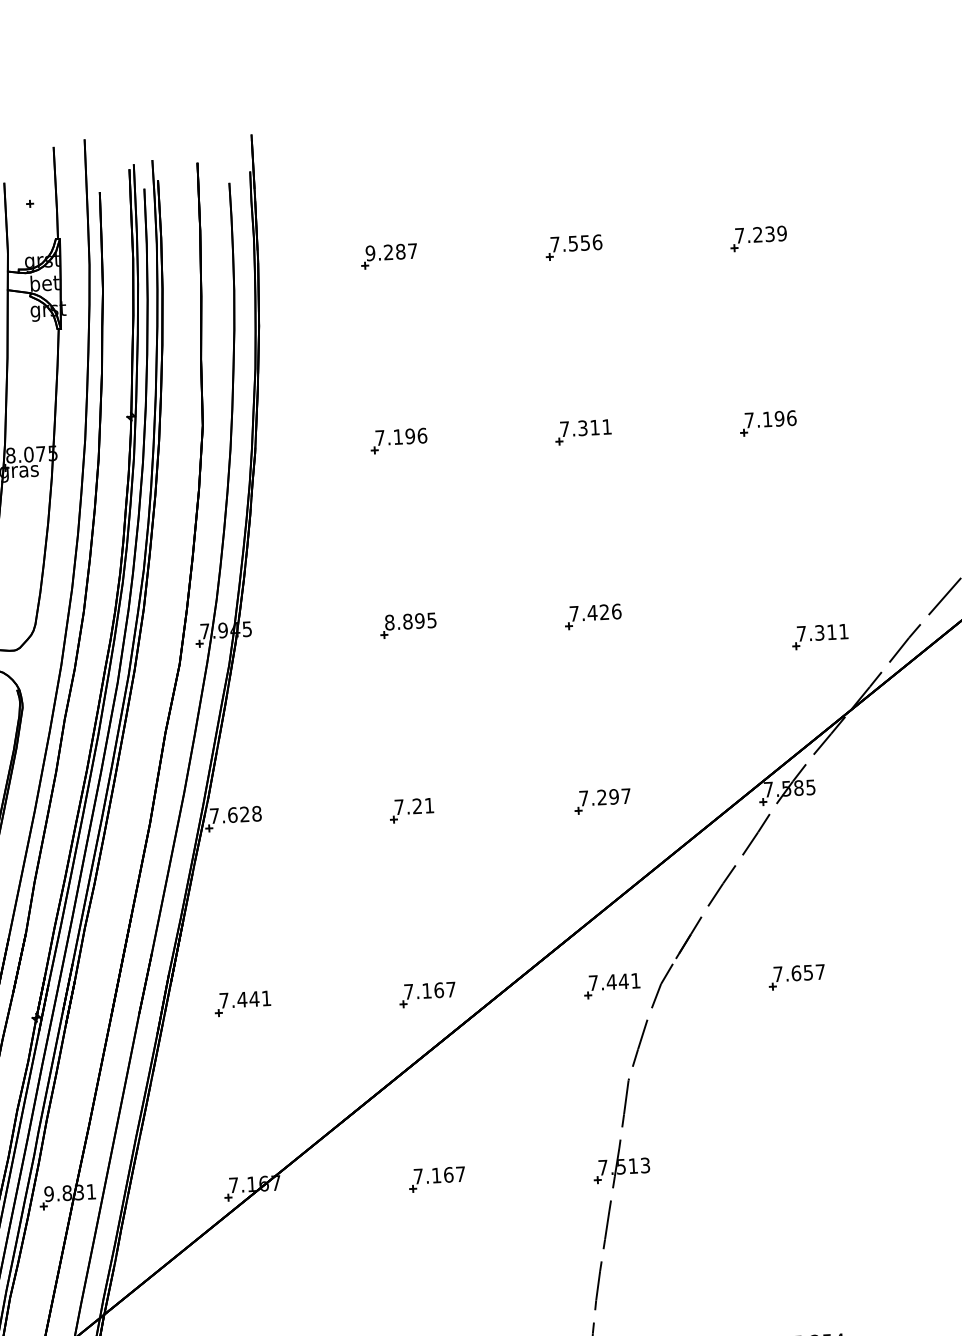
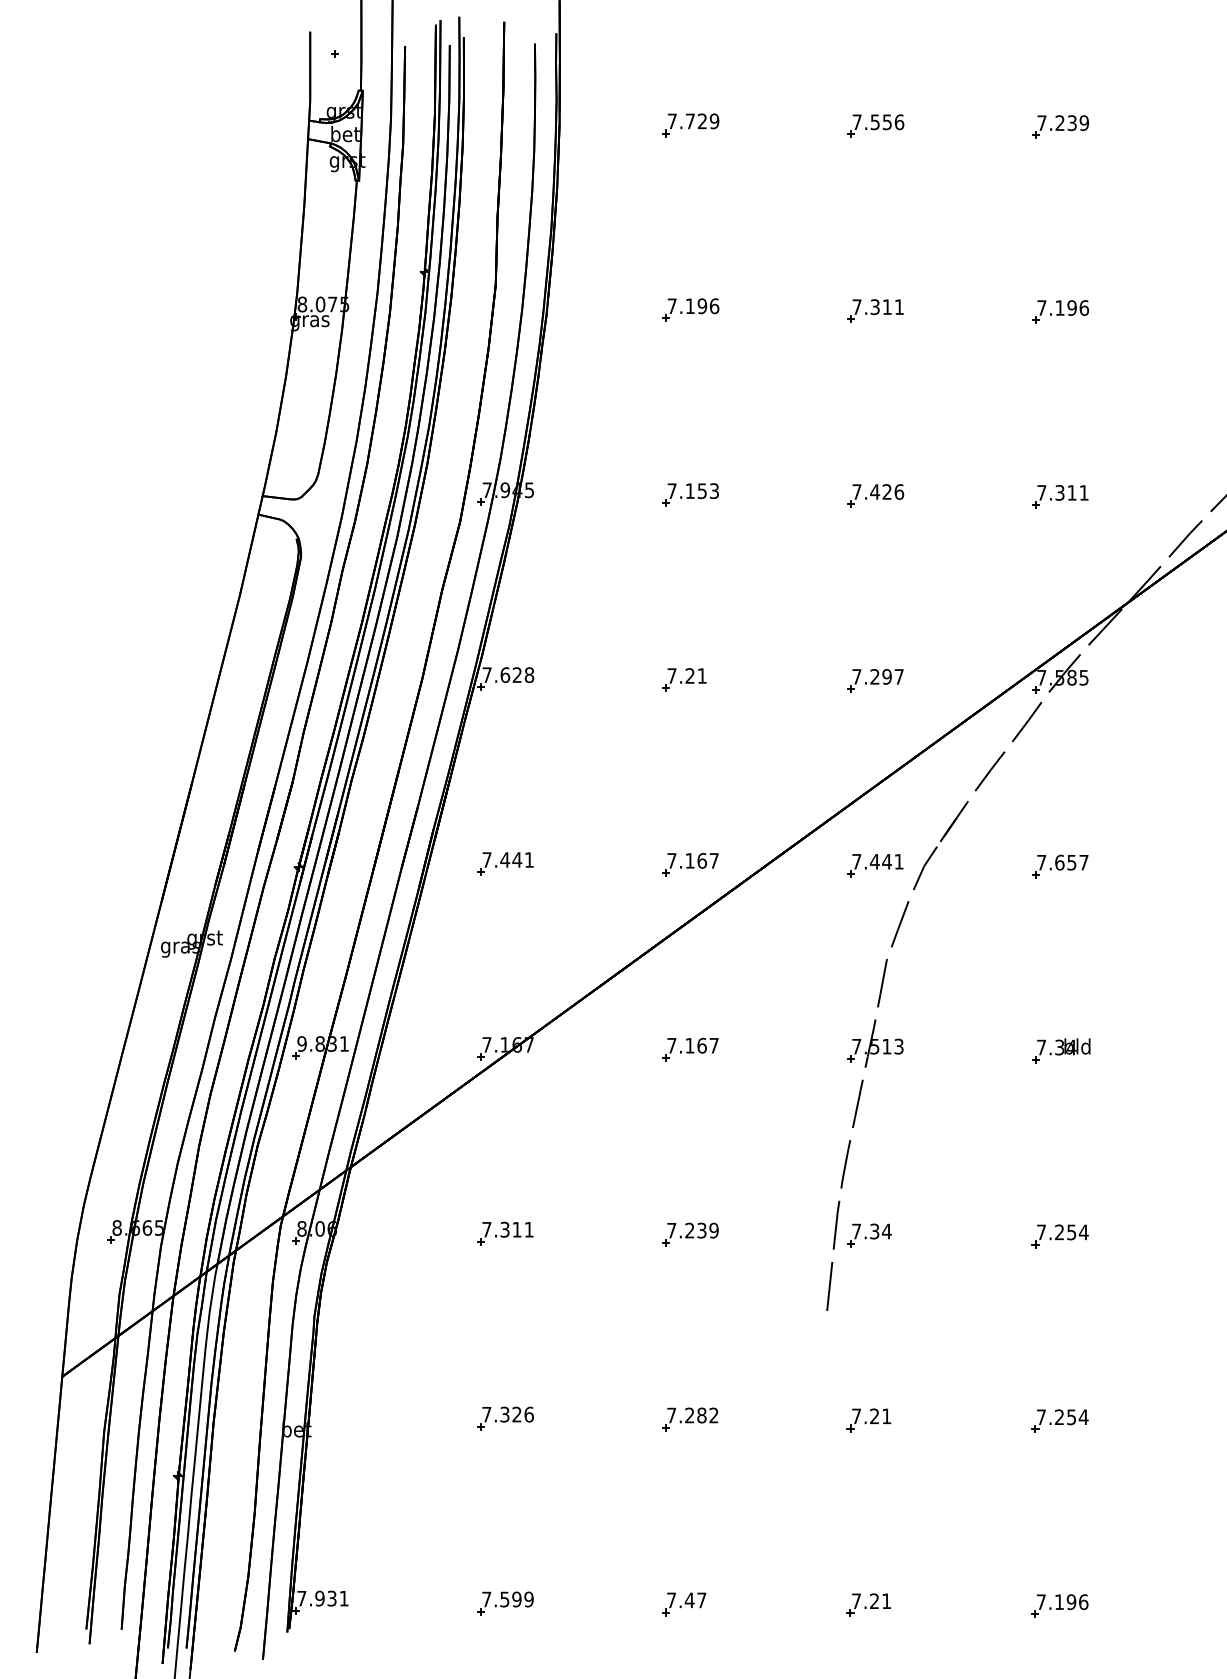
text: (391, 252) -> (693, 121), 9.287 -> 7.729
text: (410, 621) -> (692, 491), 8.895 -> 7.153
part: (820, 636) -> (1060, 496), moved
part: (807, 1160) -> (1061, 1050), added

